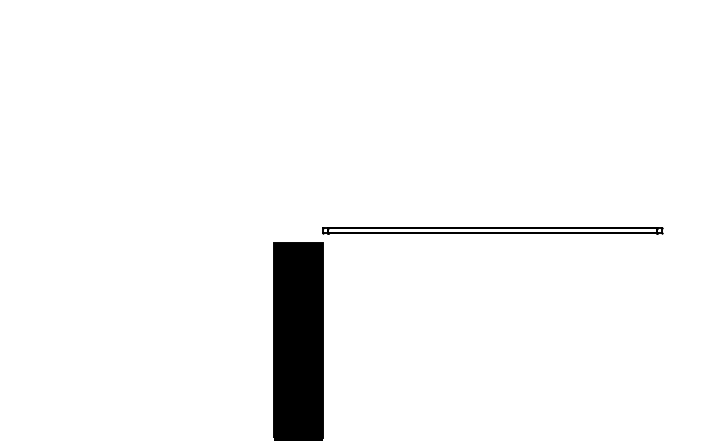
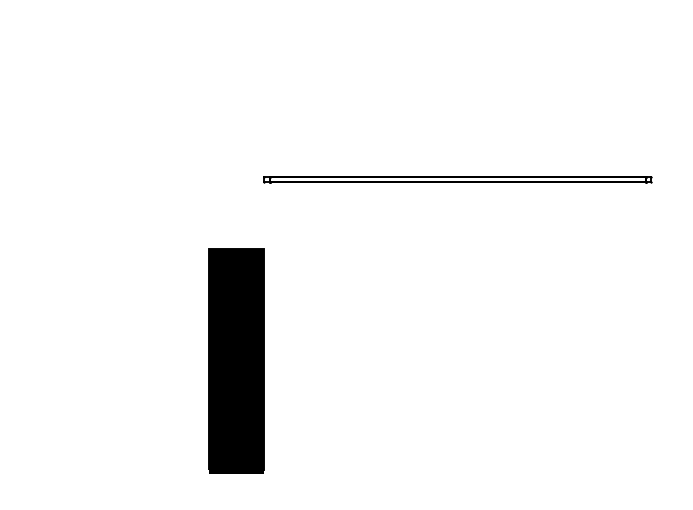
part: (492, 230) -> (457, 179), moved

